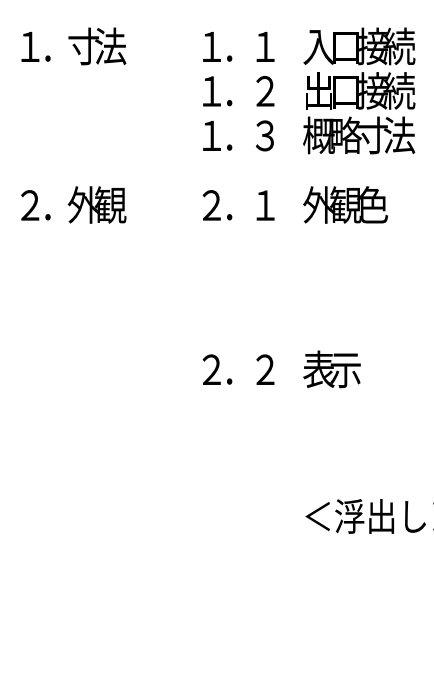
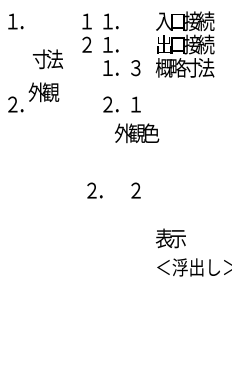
text: (96, 46) -> (47, 59), moved
text: (264, 67) -> (86, 32), moved
text: (96, 205) -> (43, 92), moved
text: (346, 205) -> (137, 133), moved
text: (216, 369) -> (94, 190), moved
text: (331, 369) -> (170, 238), moved

